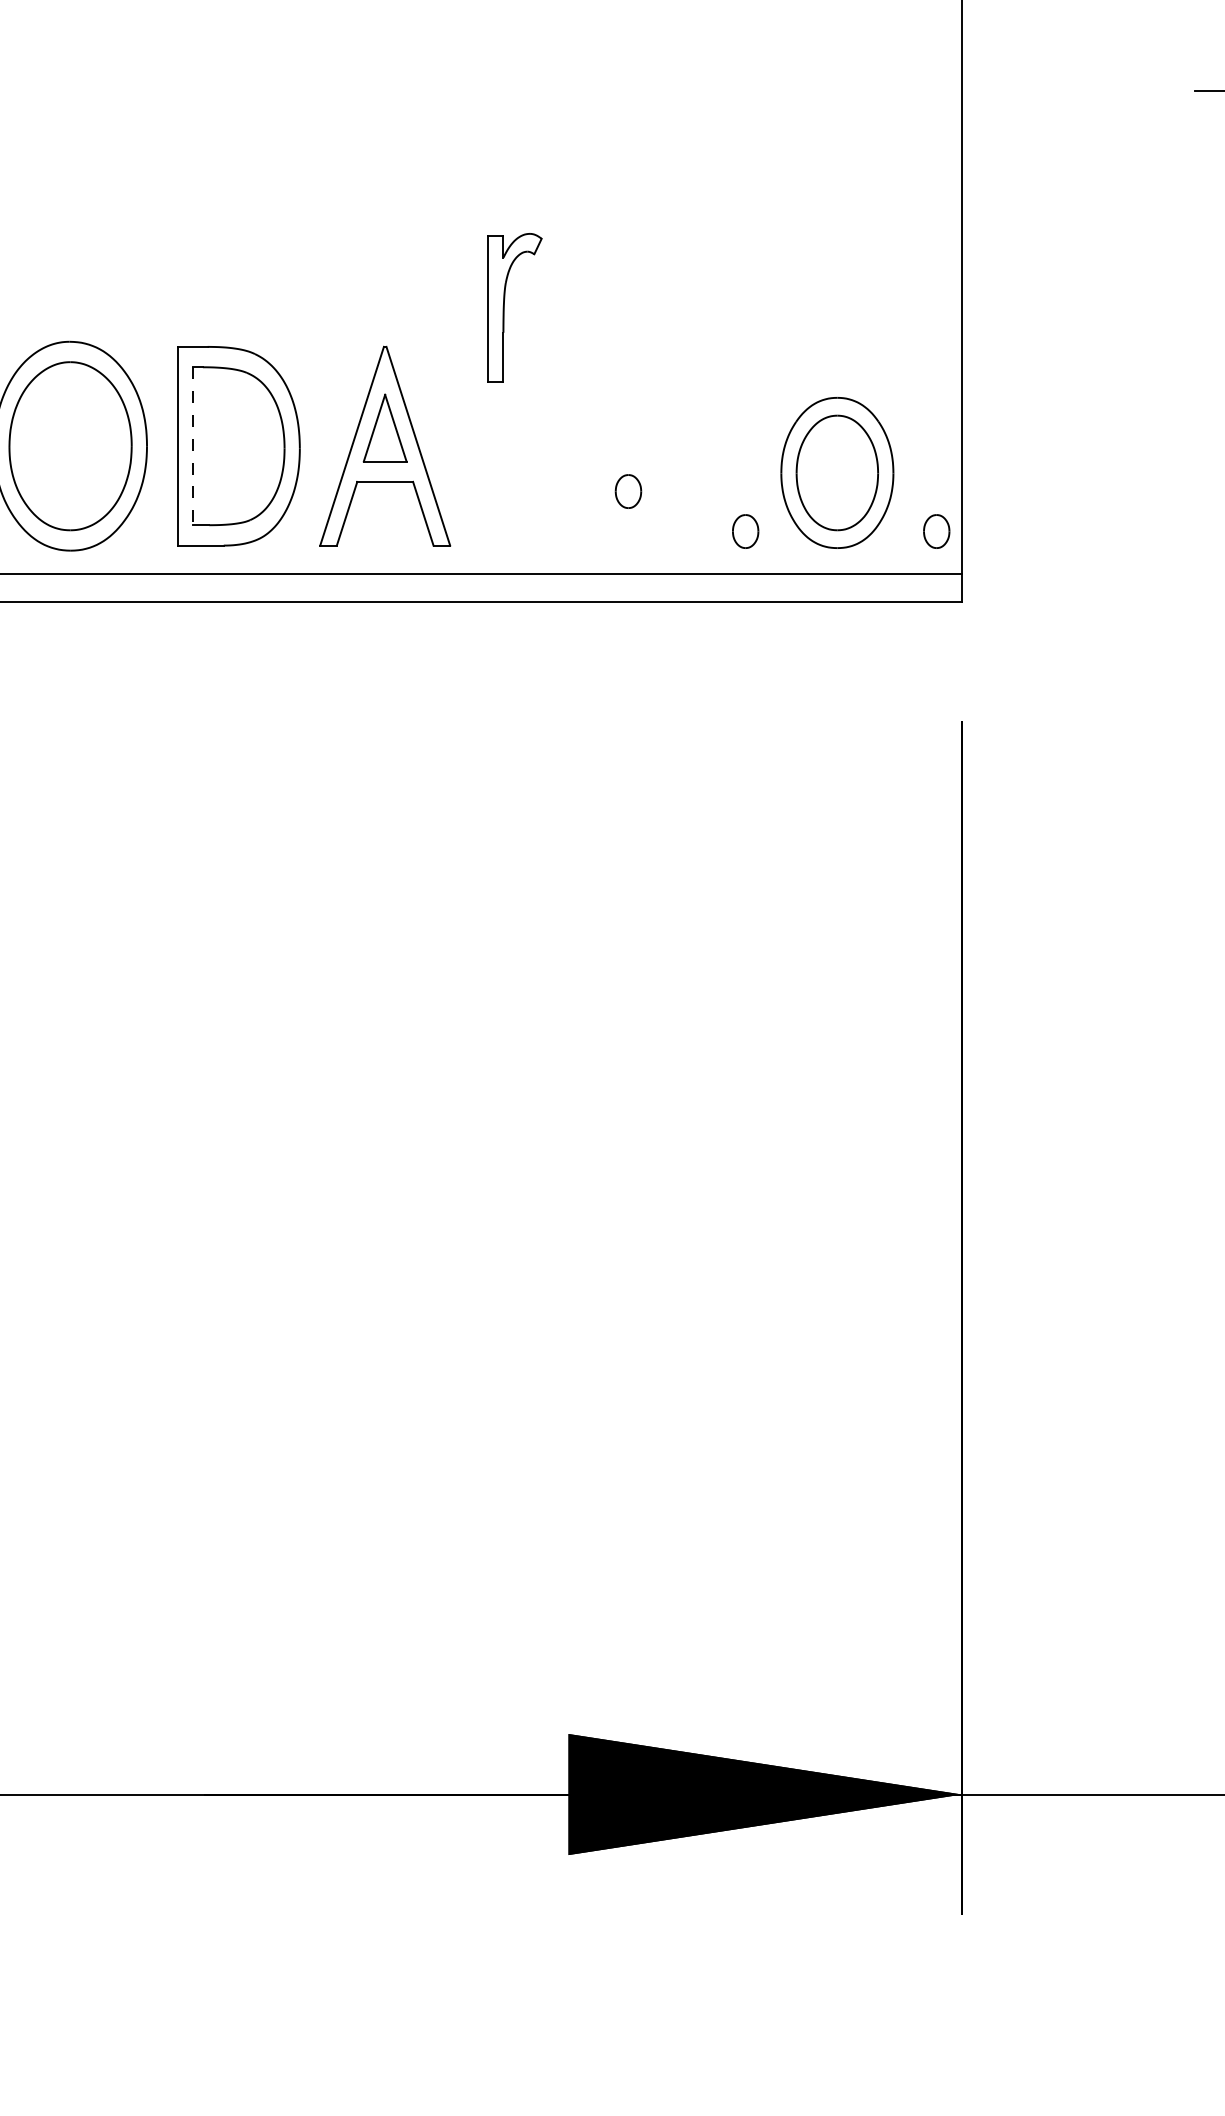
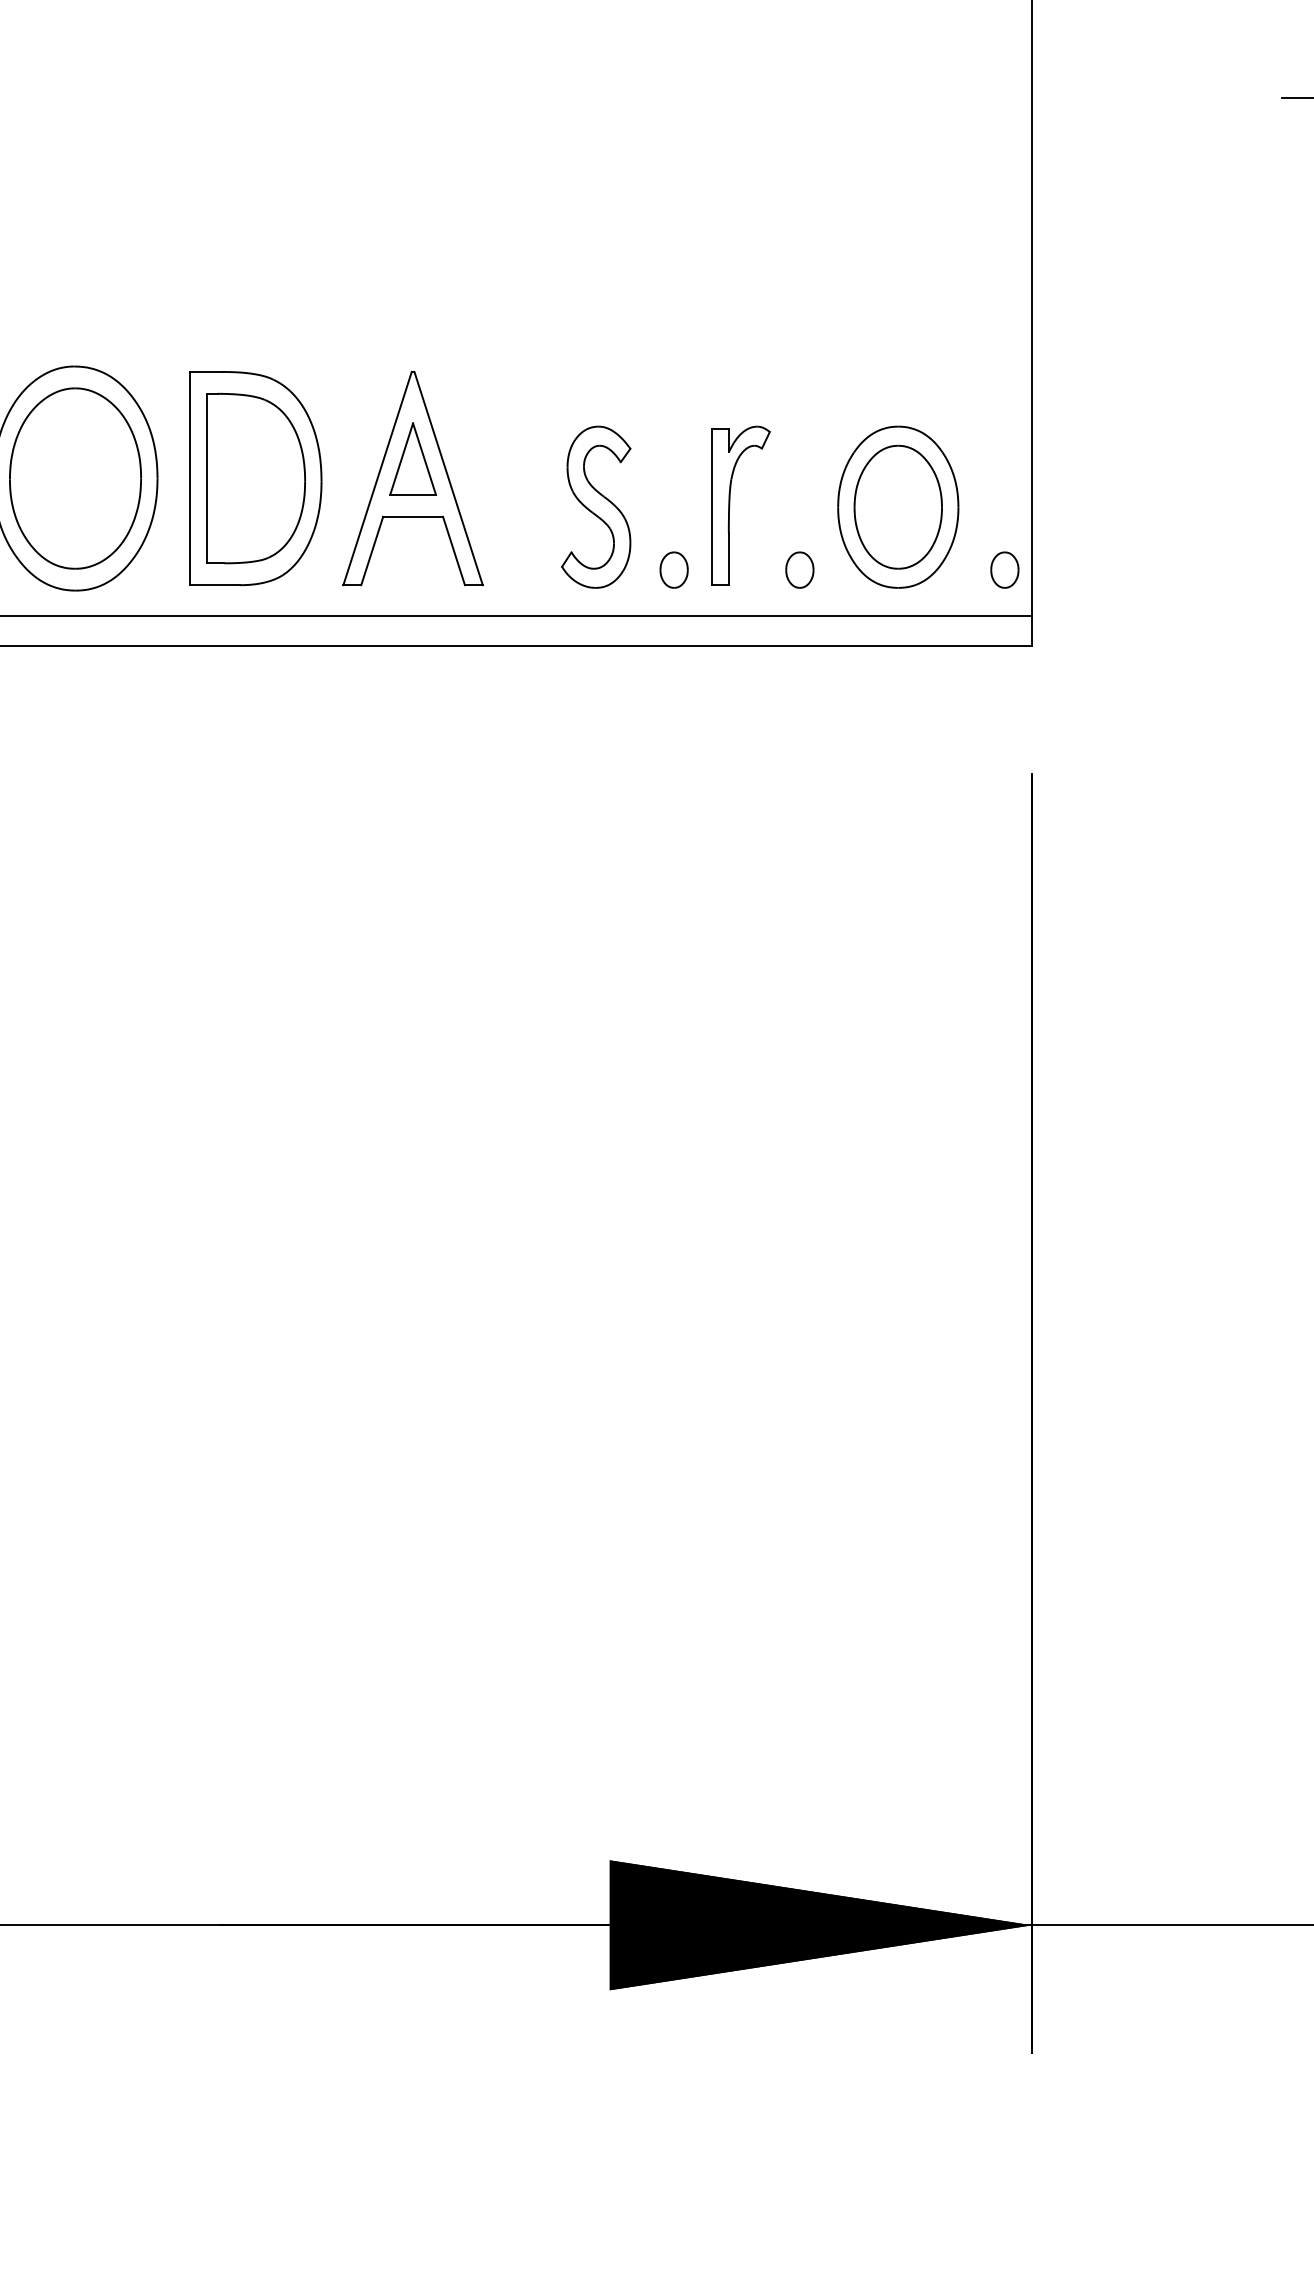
part: (504, 307) -> (729, 505), moved
line: (192, 446) -> (206, 478), dashed -> solid
part: (555, 472) -> (595, 506), added
part: (628, 491) -> (674, 570), moved

